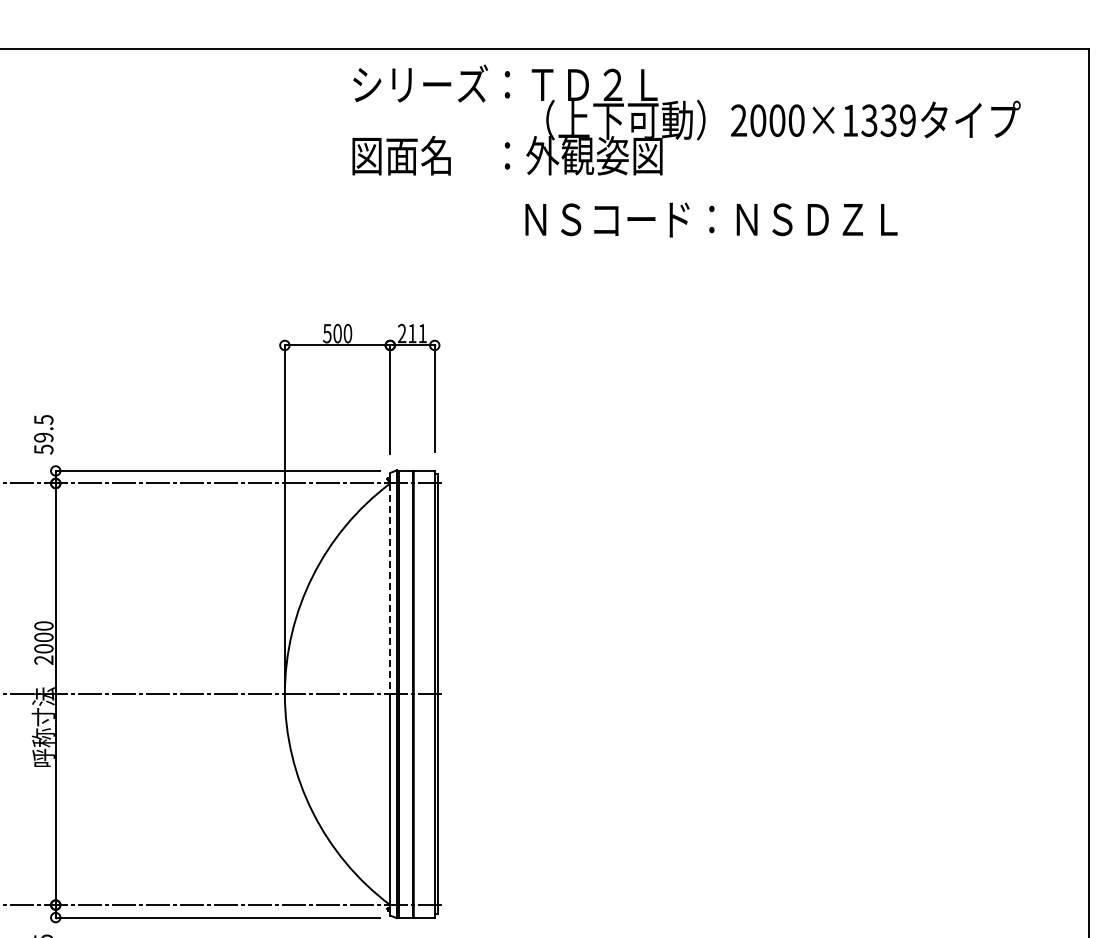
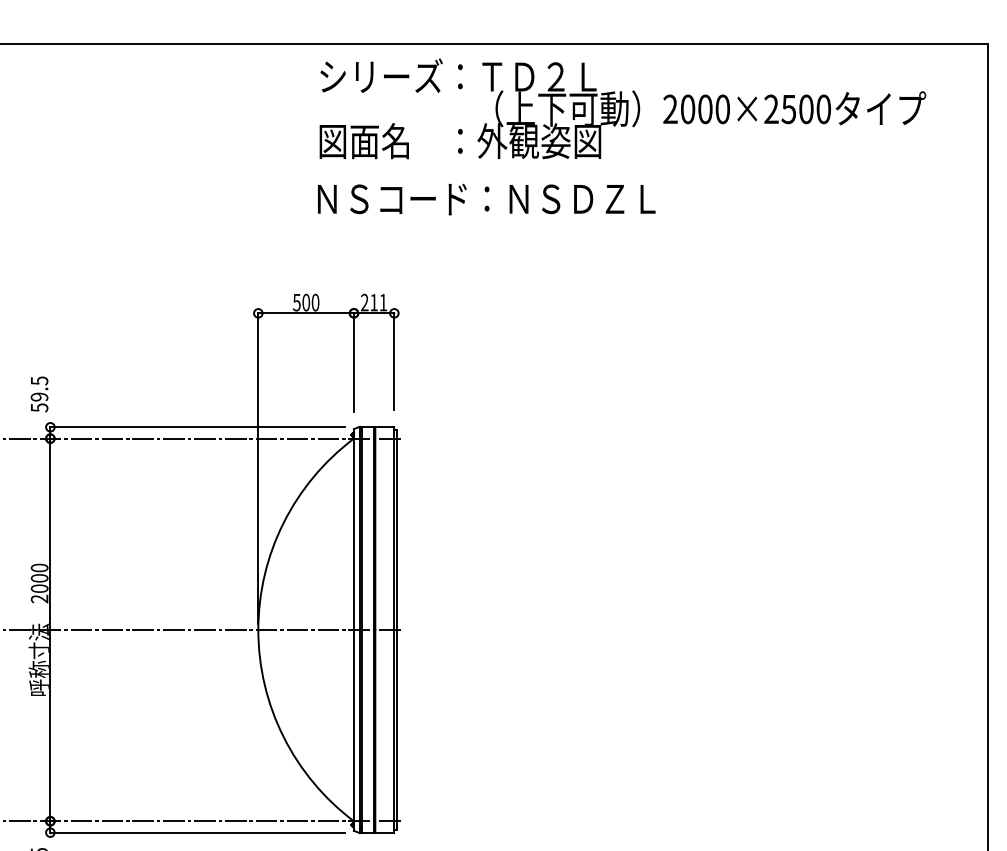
text: (878, 120) -> (797, 109), 2000×1339 -> 2000×2500
text: (711, 219) -> (486, 199), moved
line: (390, 583) -> (354, 529), dashed -> solid

